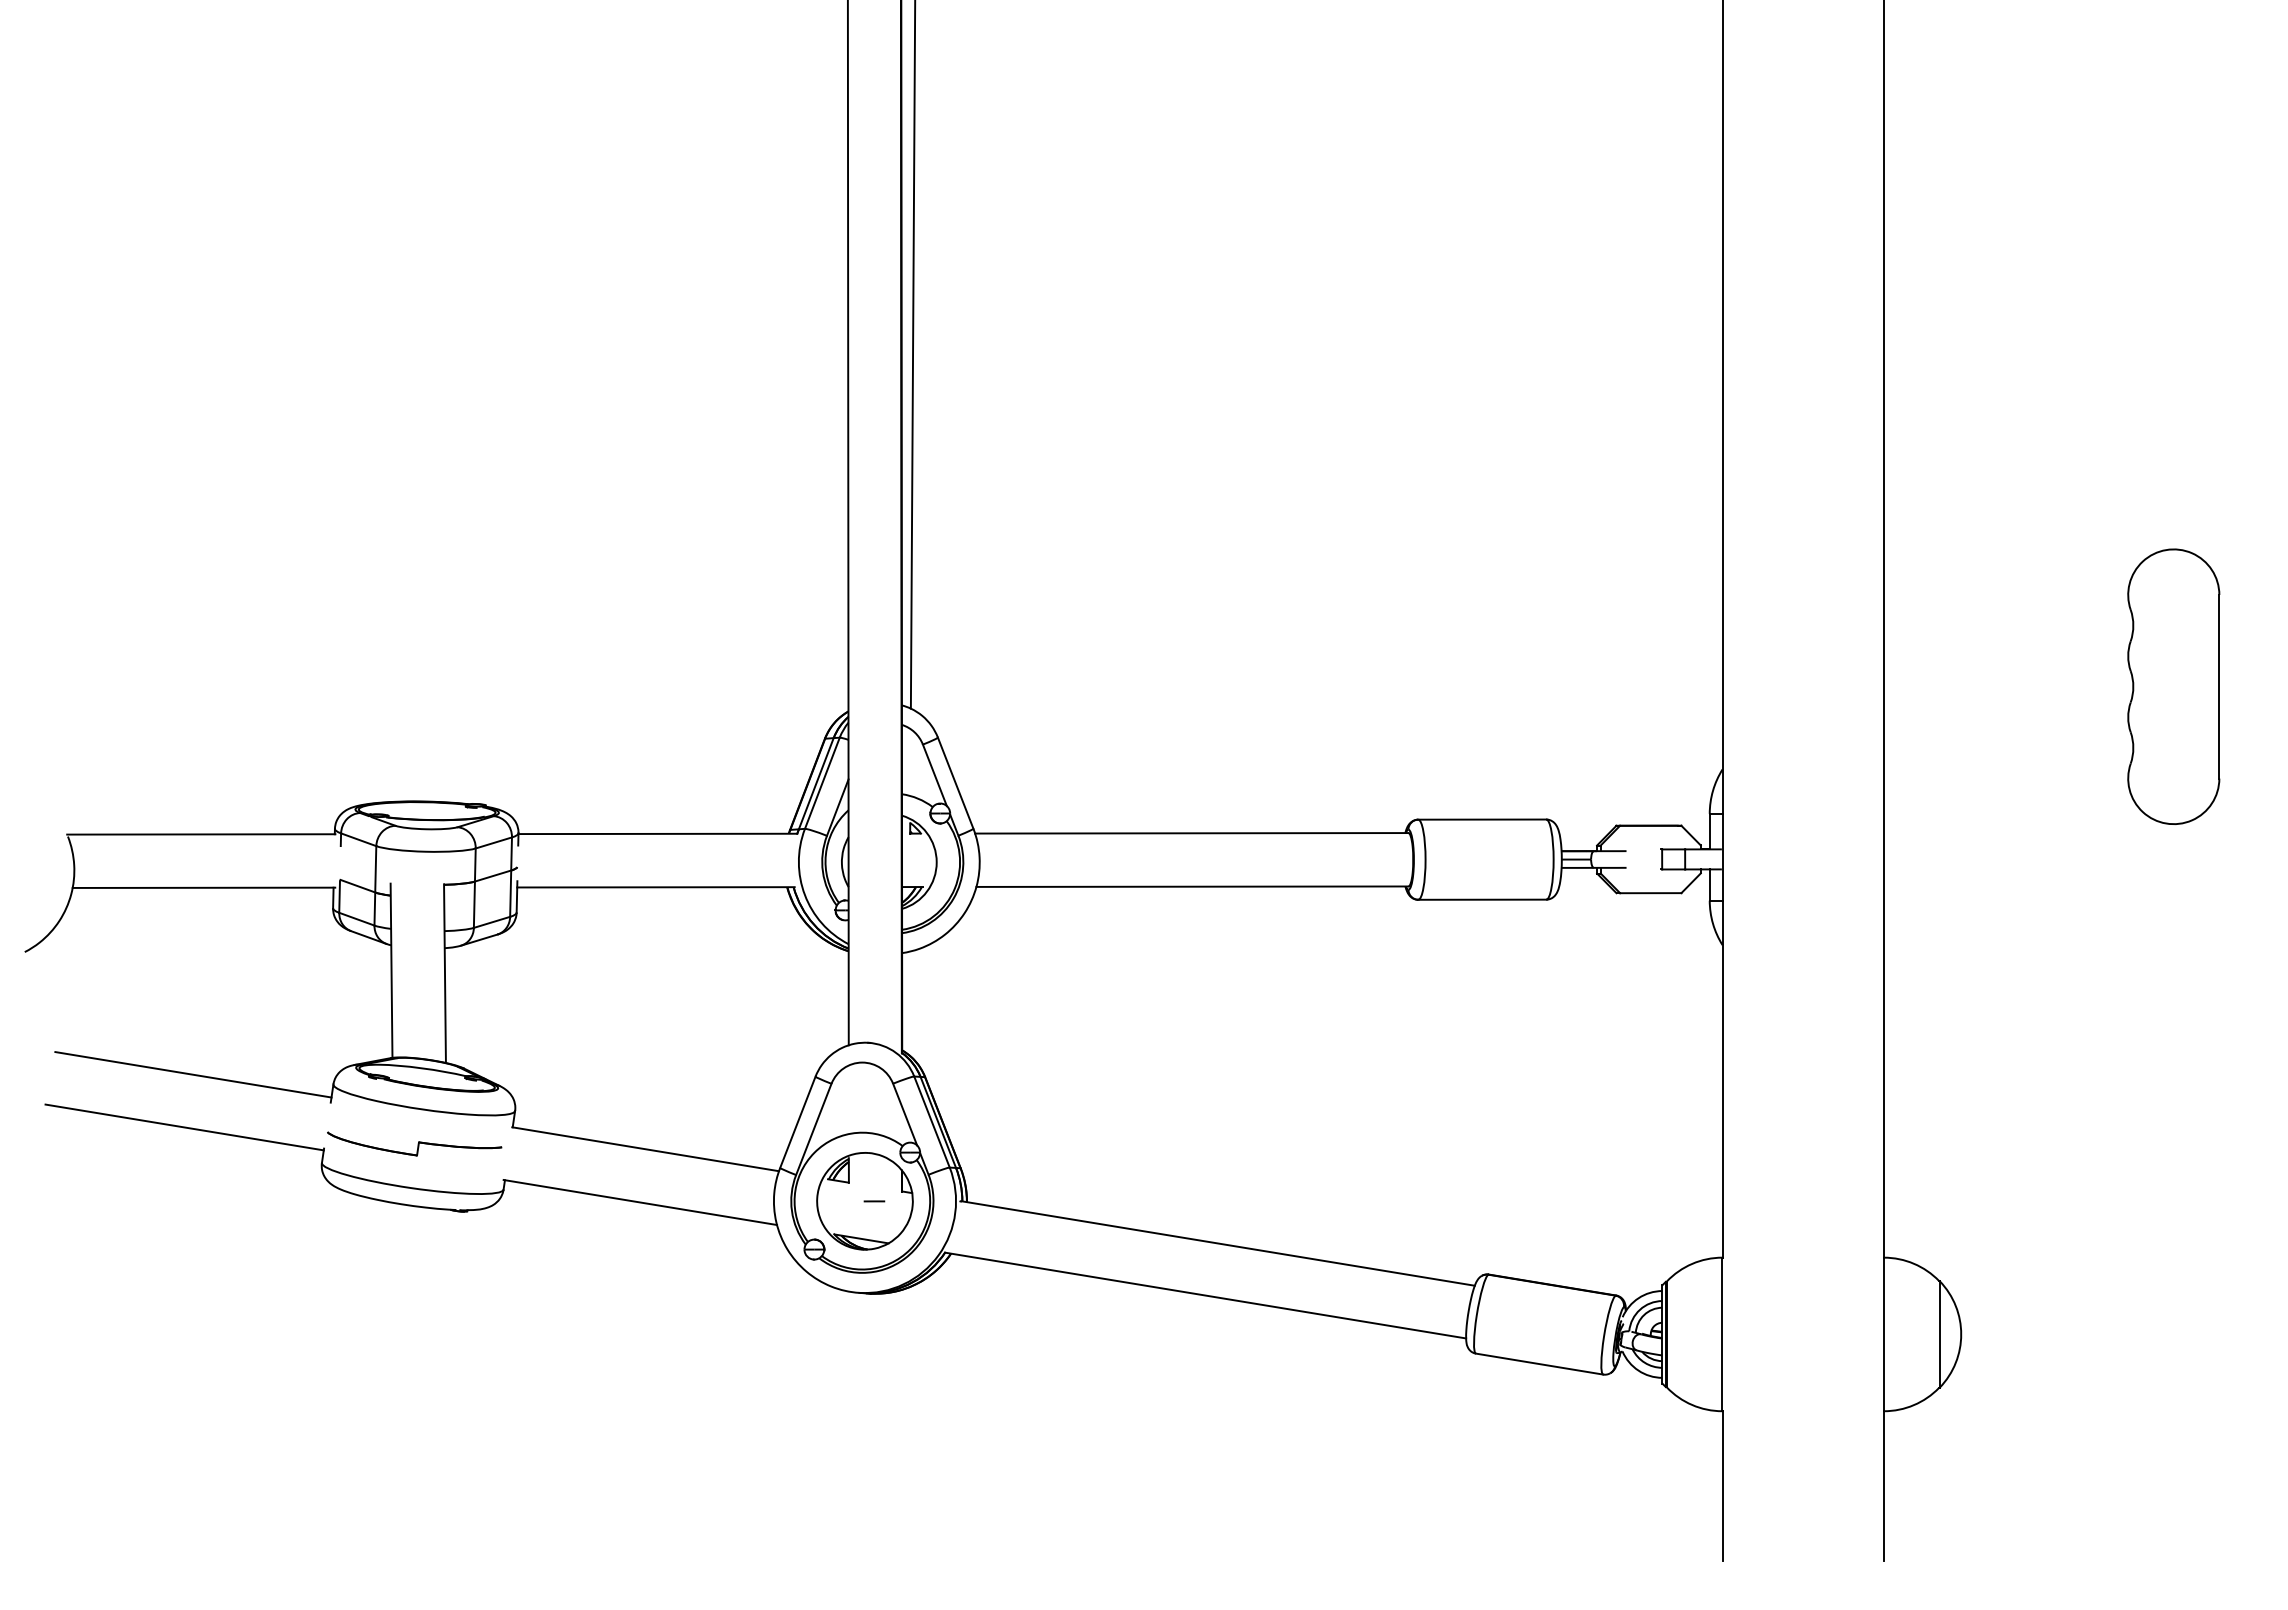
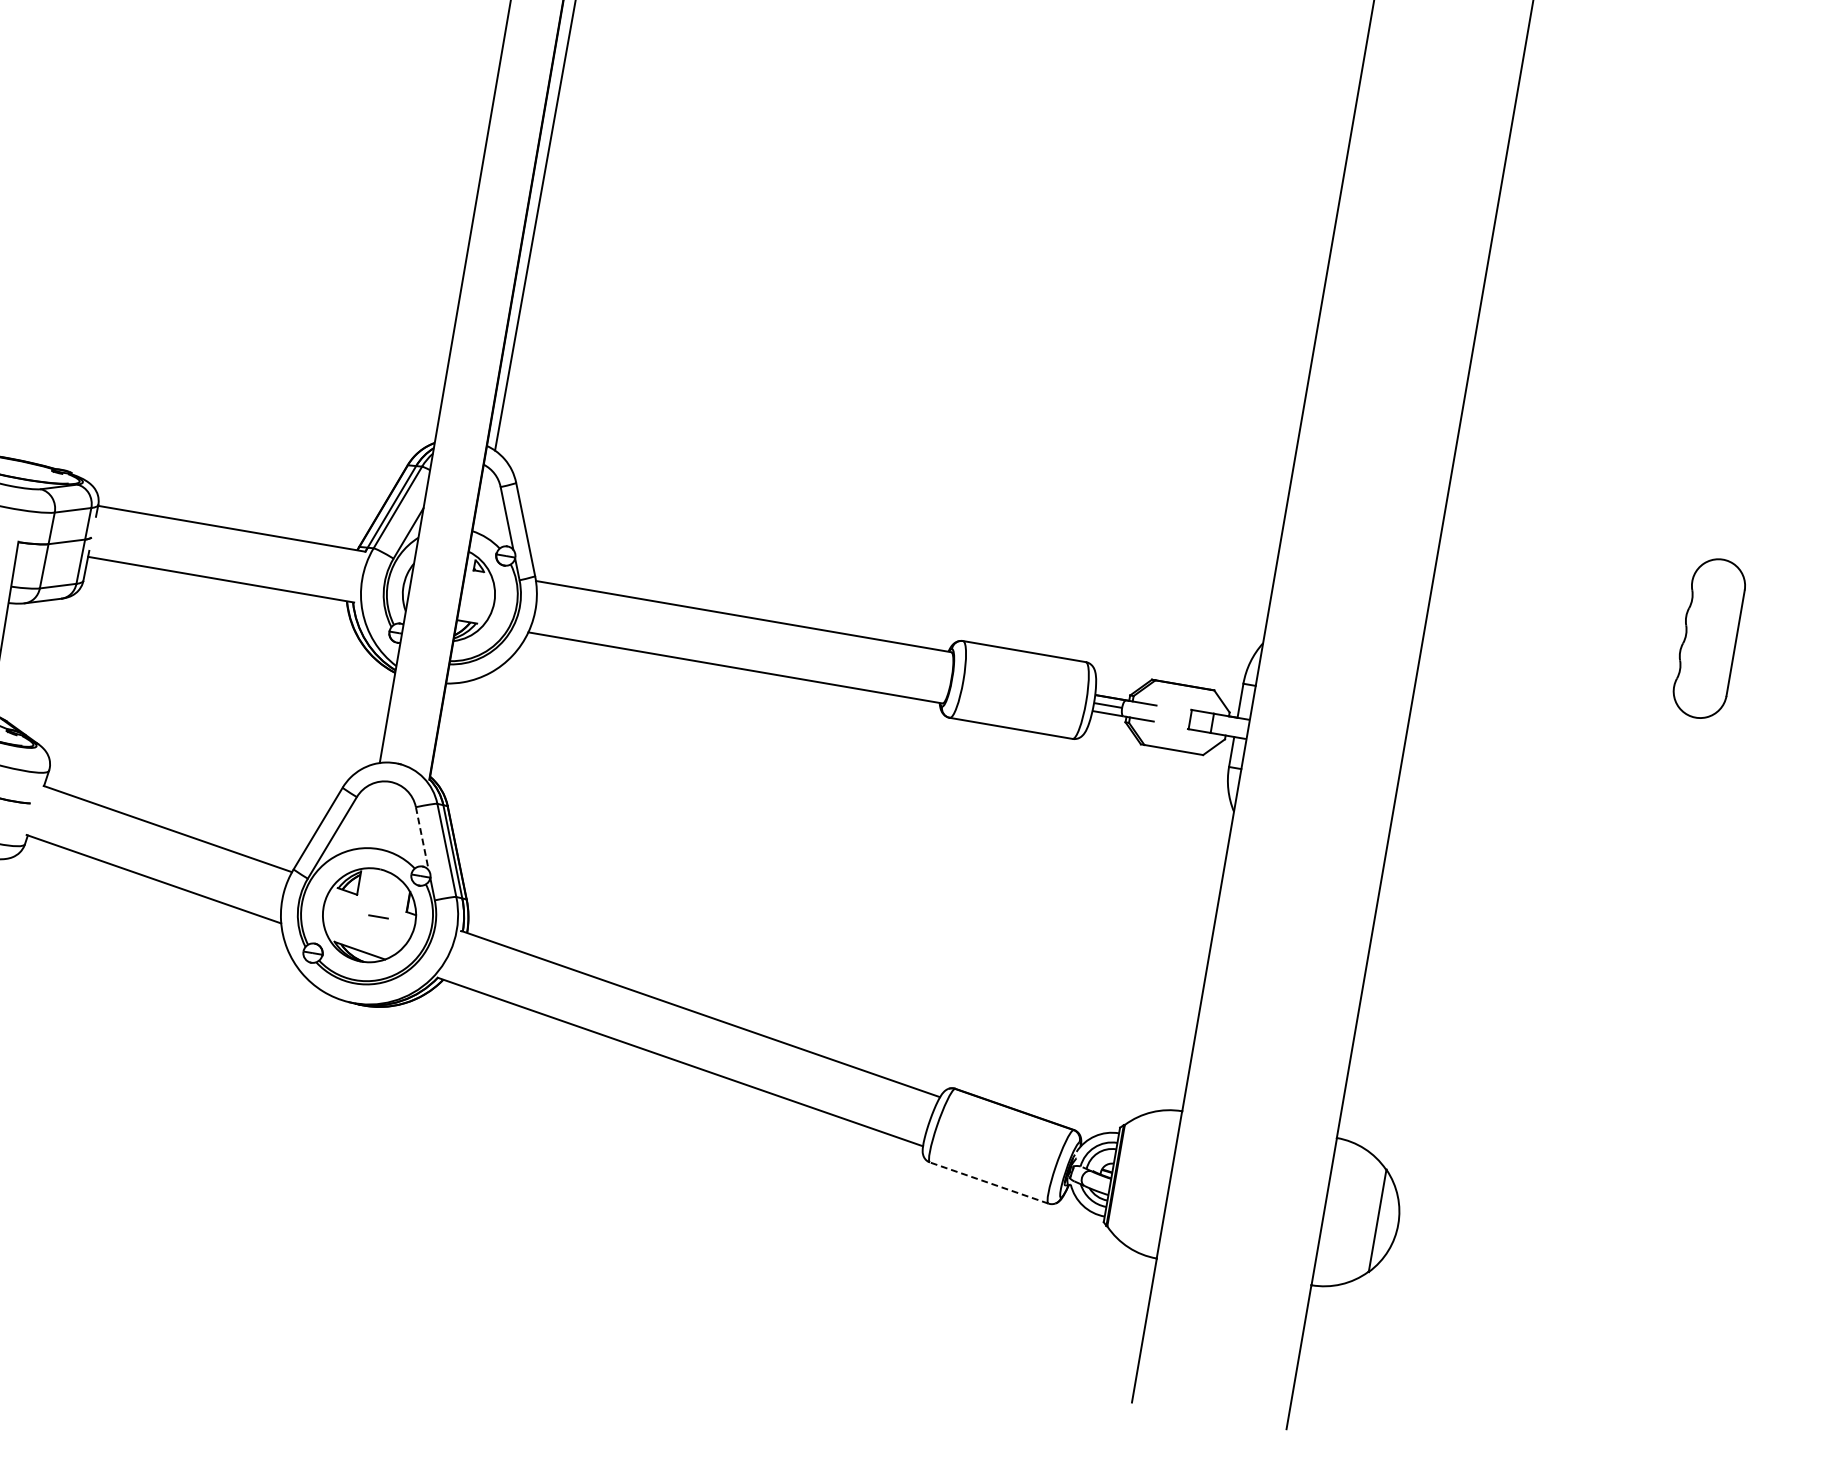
part: (2173, 686) -> (1709, 638), size x0.6
line: (905, 1114) -> (422, 838), solid -> dashed
line: (1539, 1364) -> (989, 1183), solid -> dashed

